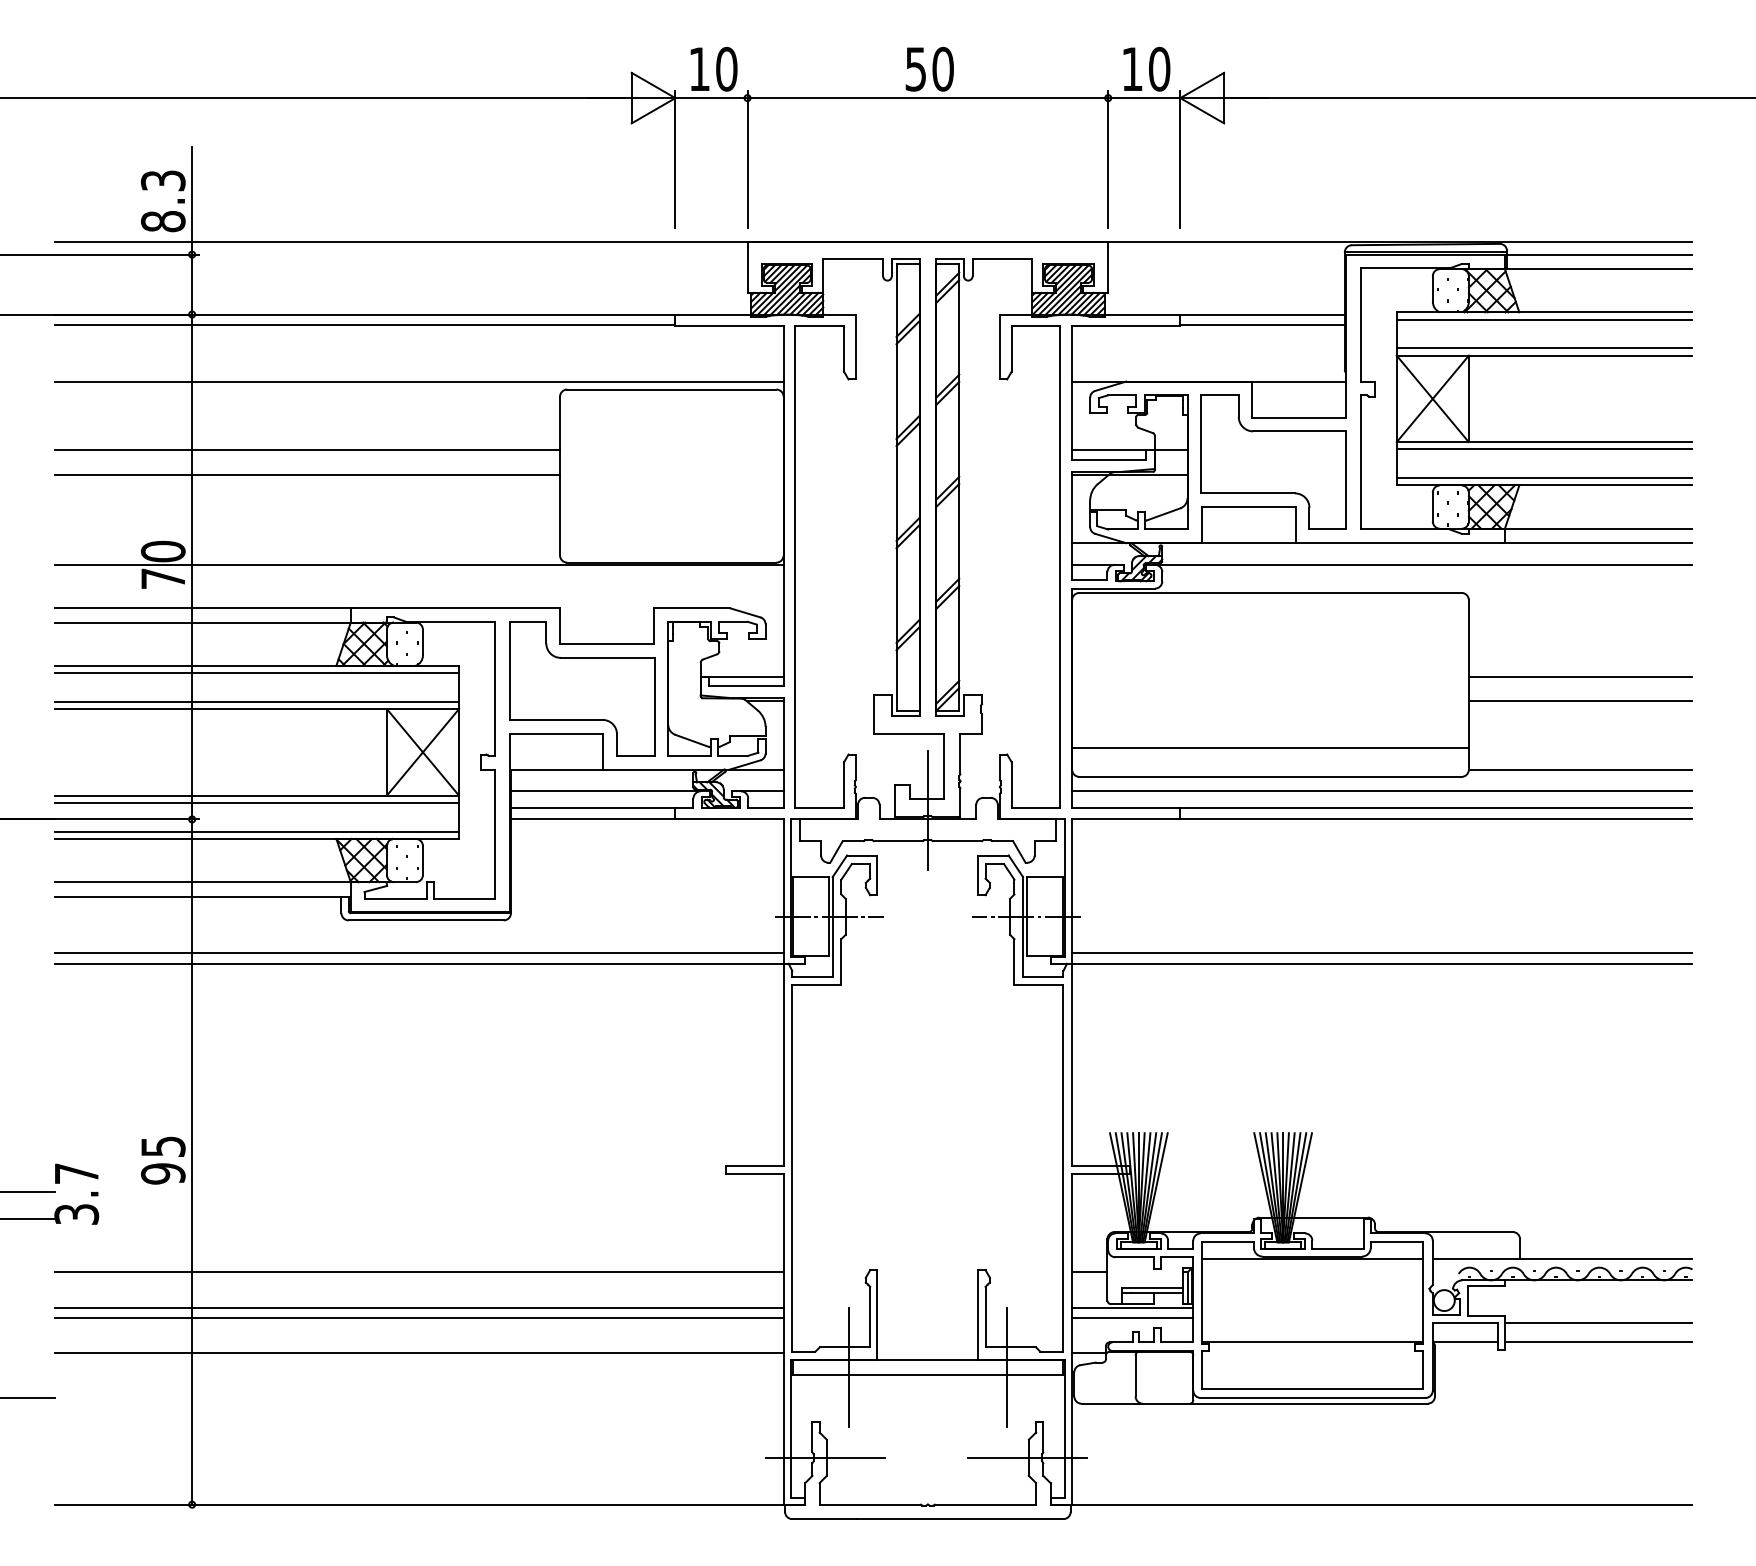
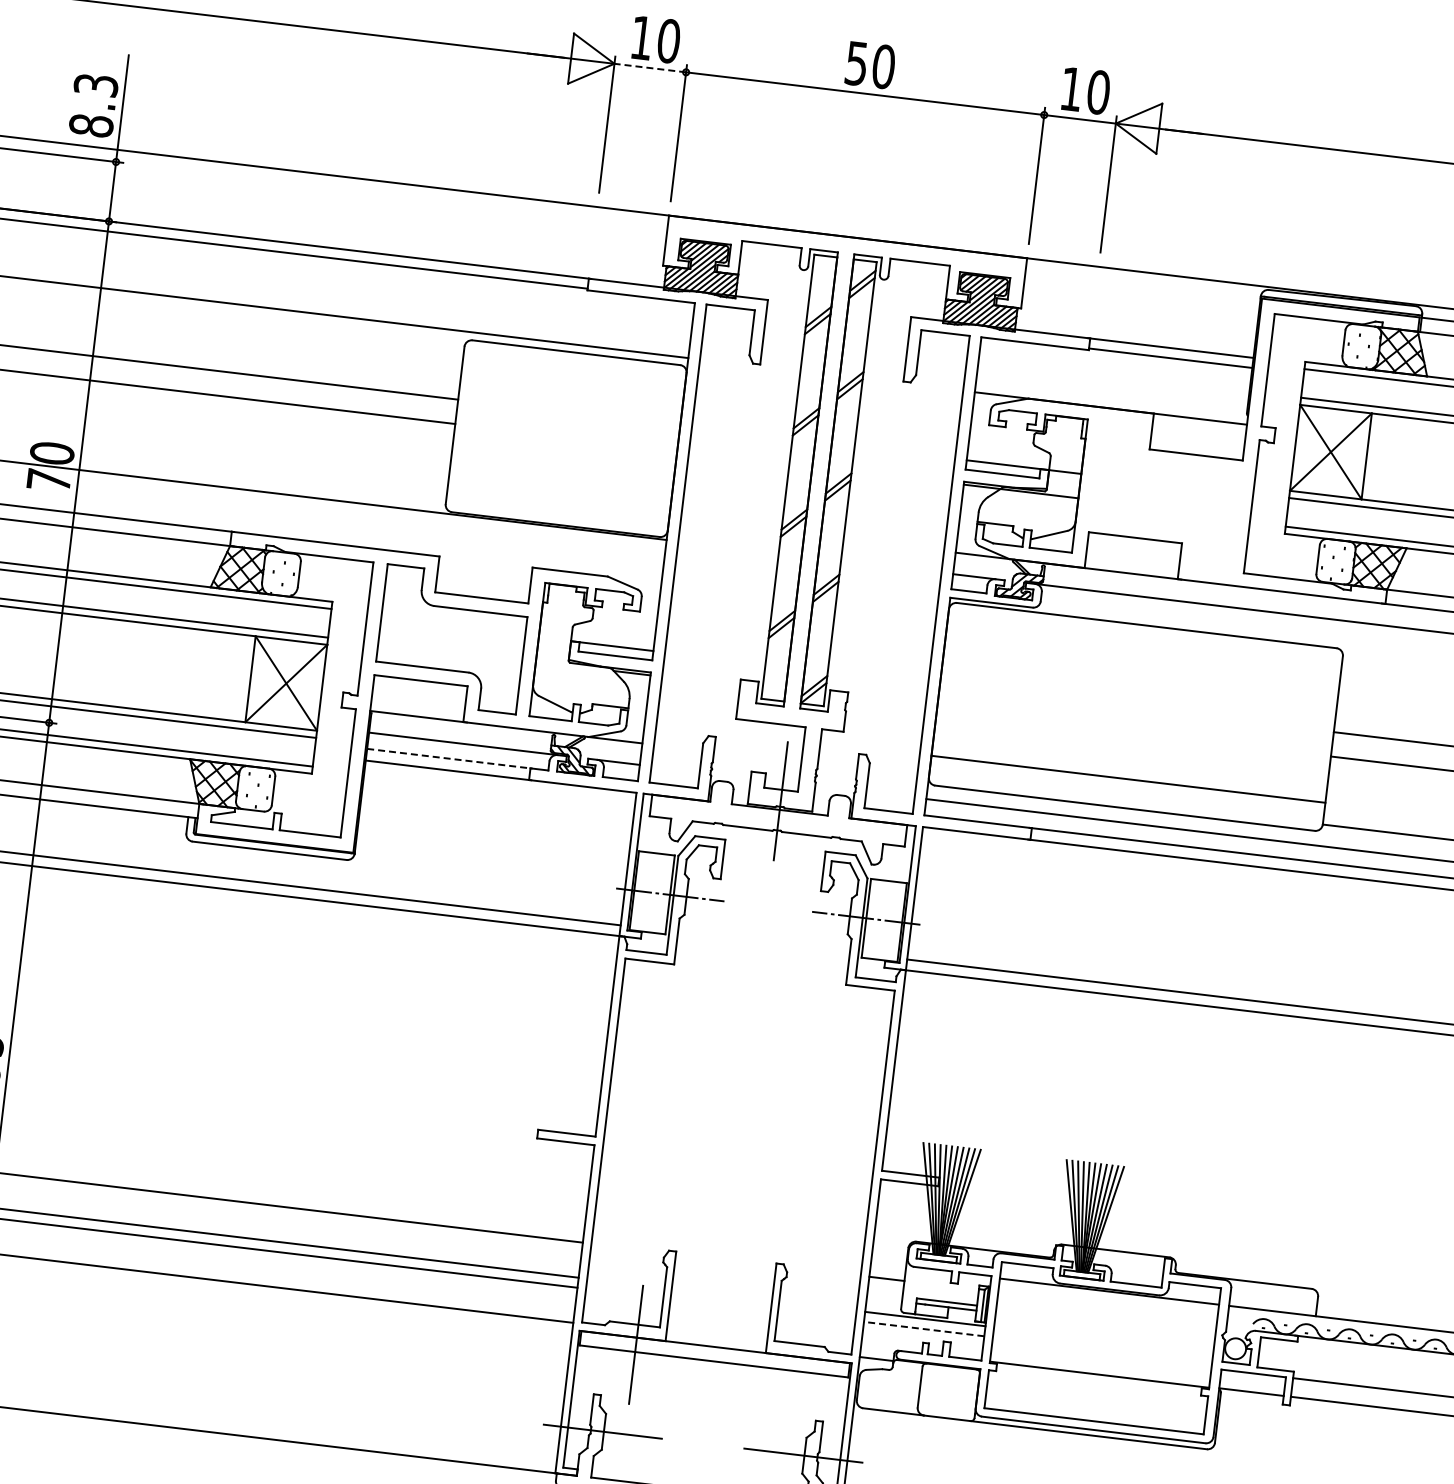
line: (711, 98) -> (650, 68), solid -> dashed
part: (1273, 461) -> (1165, 495), removed
line: (594, 807) -> (450, 758), solid -> dashed
line: (1132, 1317) -> (923, 1328), solid -> dashed
line: (1007, 1367) -> (793, 1363), removed

